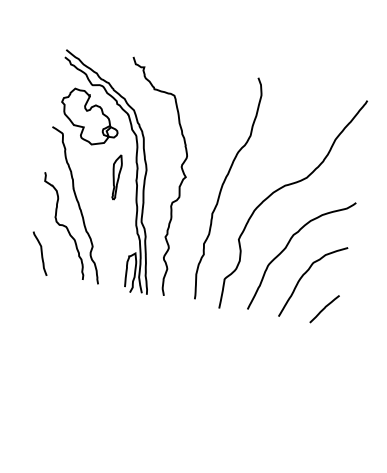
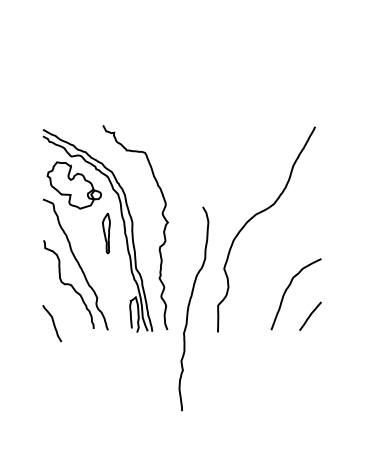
curve: (223, 187) -> (189, 308), moved
curve: (288, 245) -> (268, 266), removed
curve: (40, 252) -> (52, 322), moved

